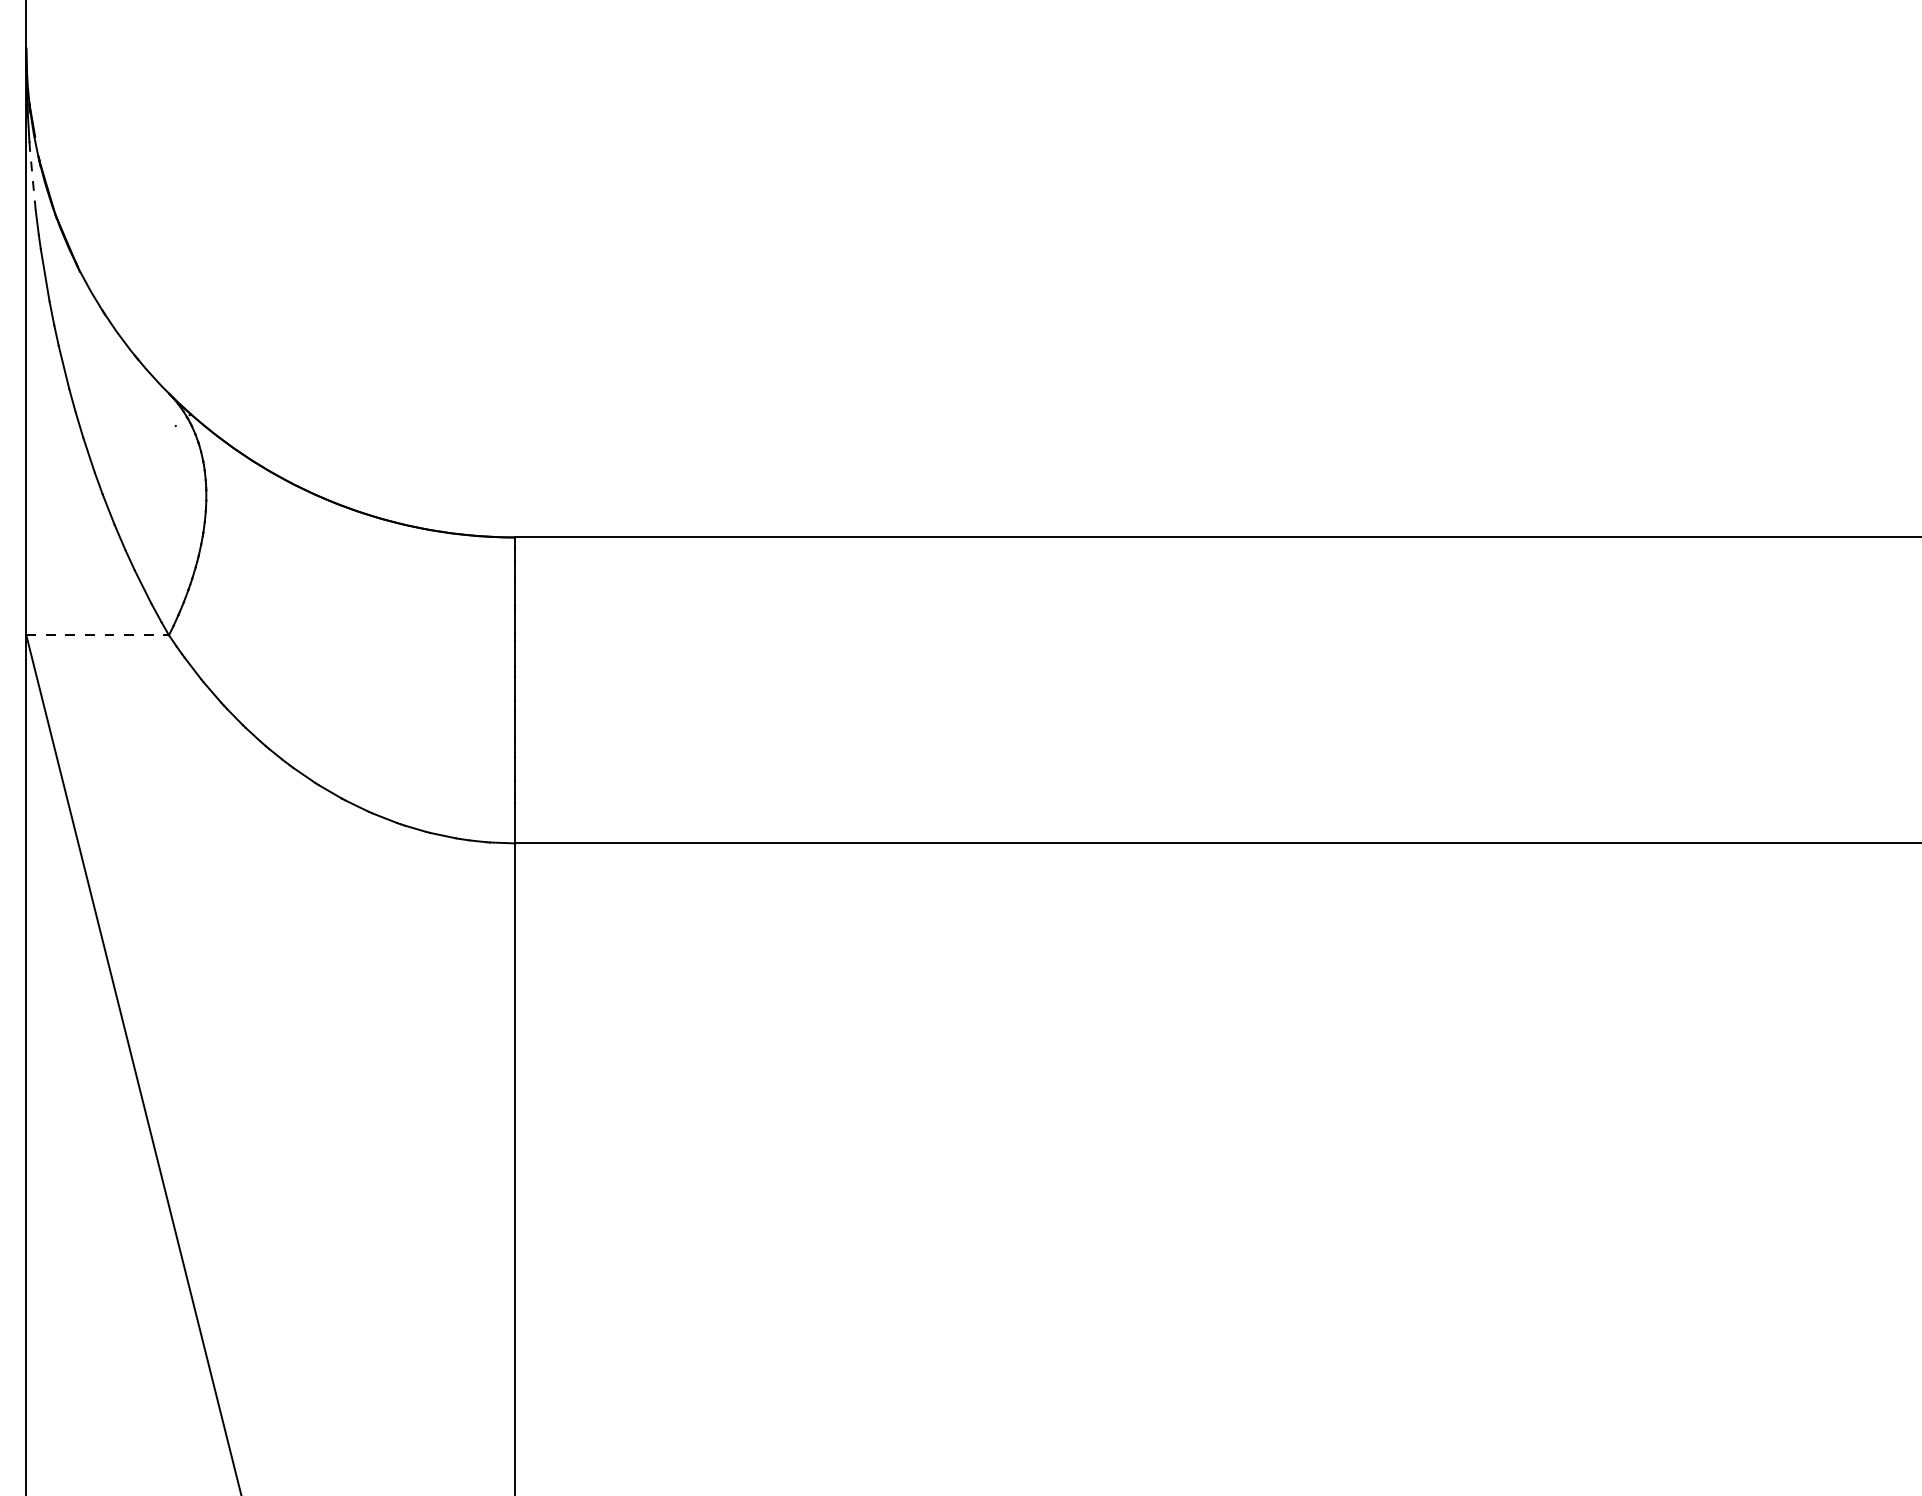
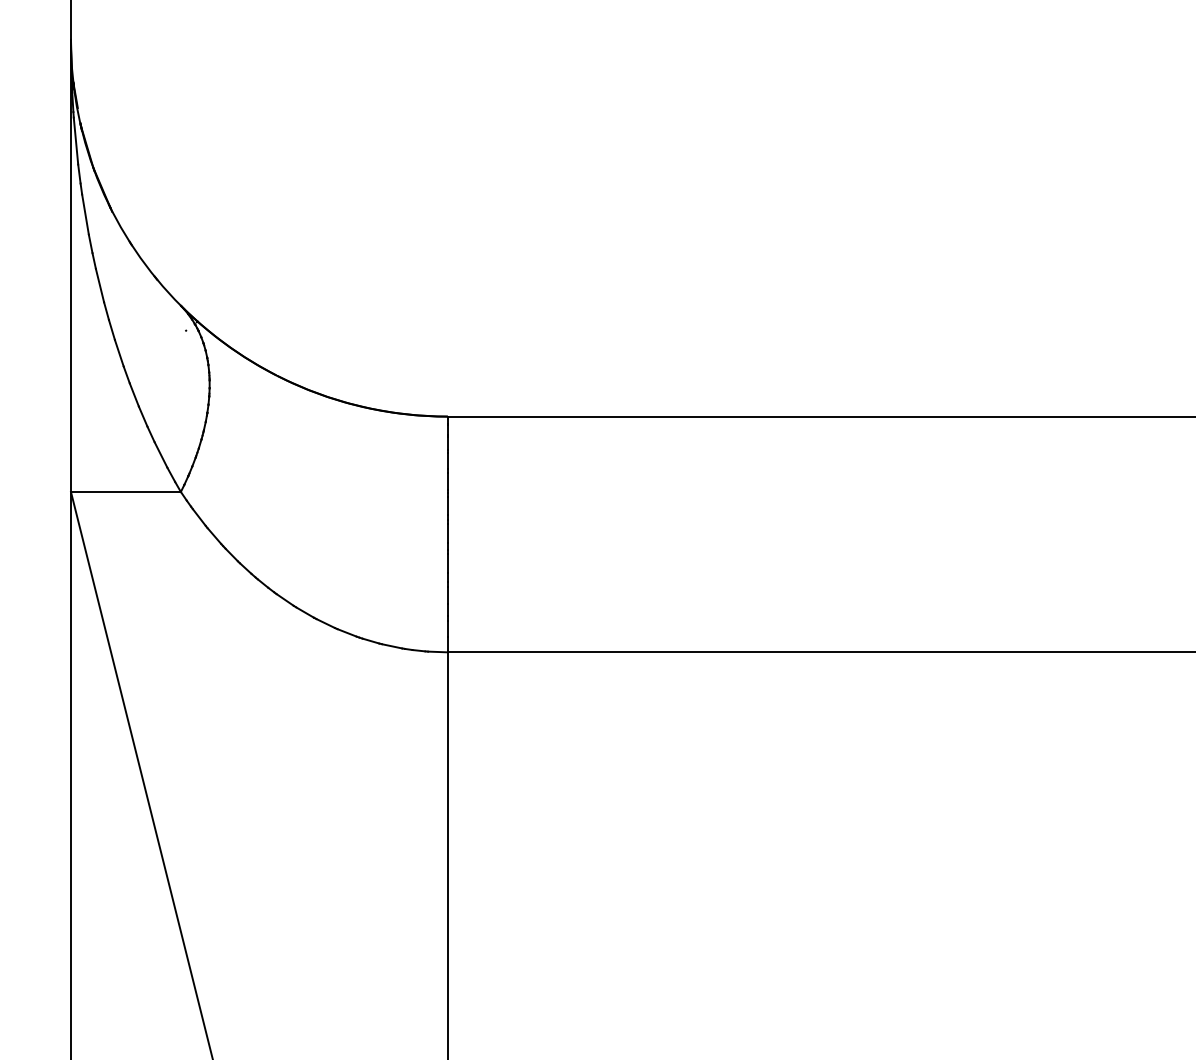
line: (32, 179) -> (75, 140), dashed -> solid
line: (98, 635) -> (126, 492), dashed -> solid

